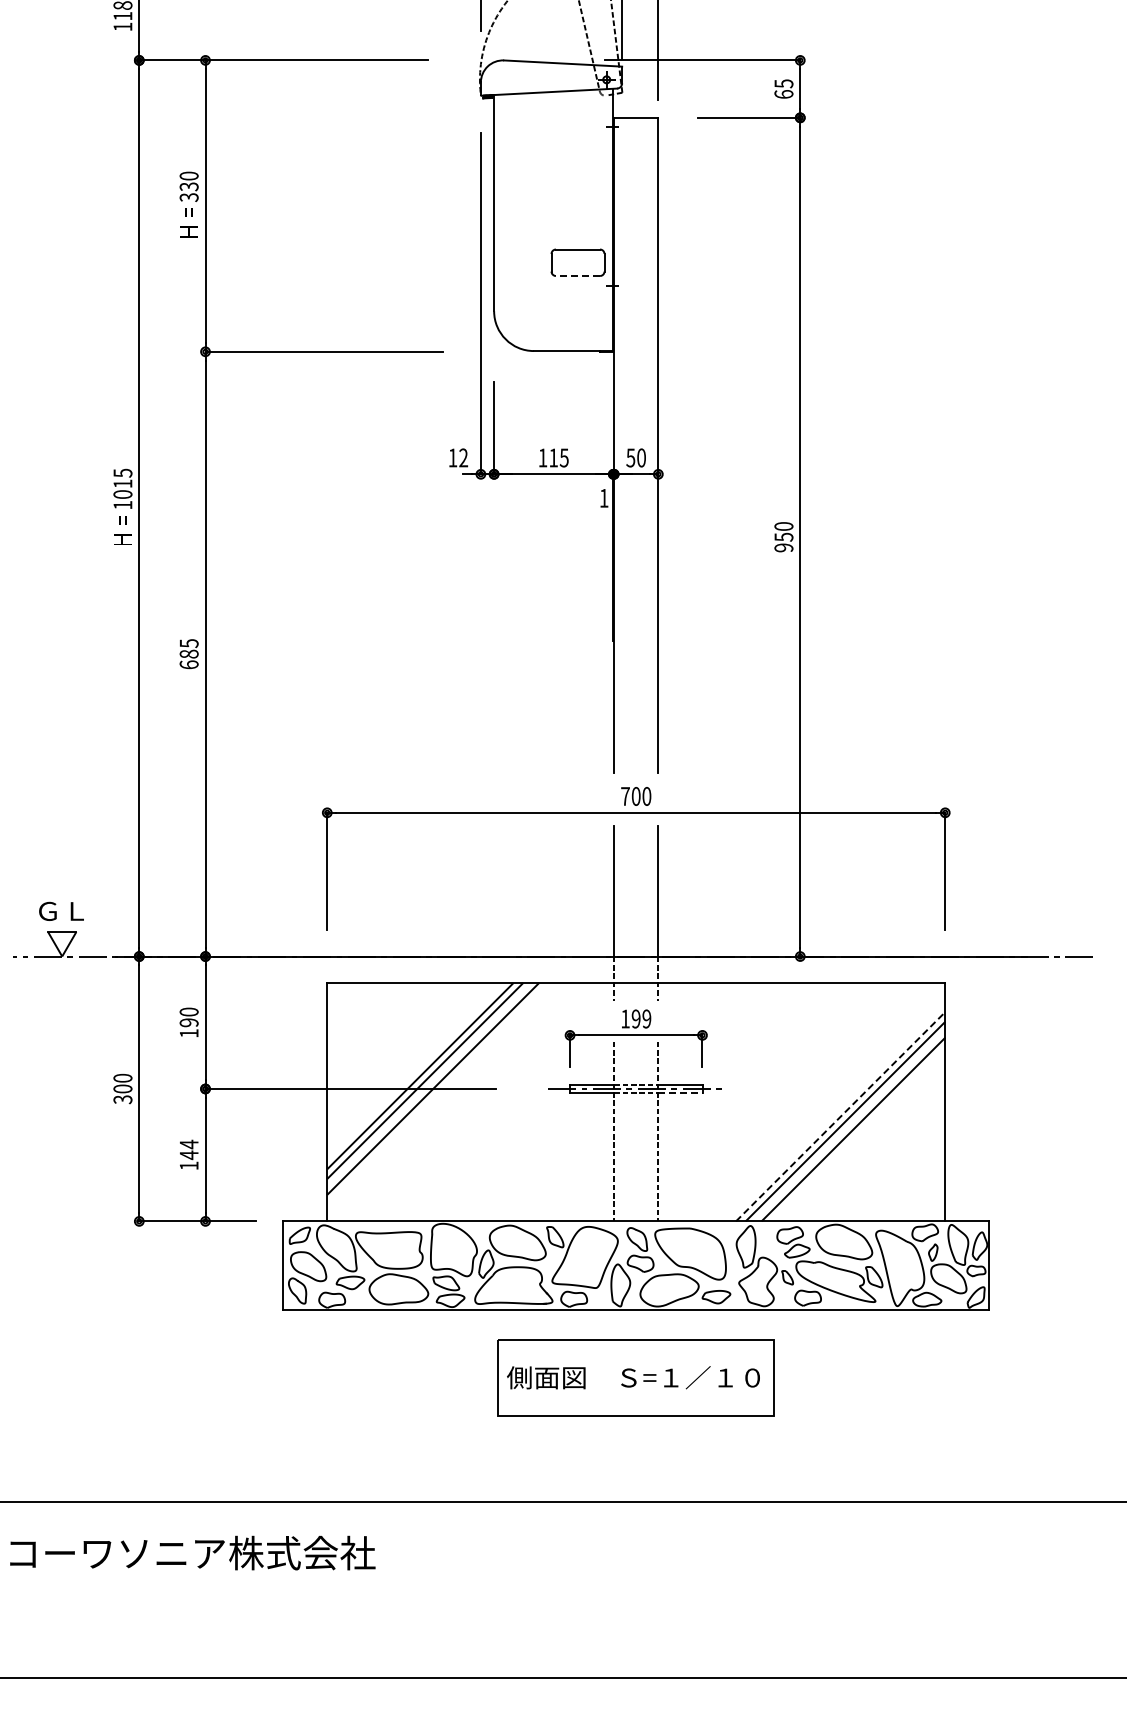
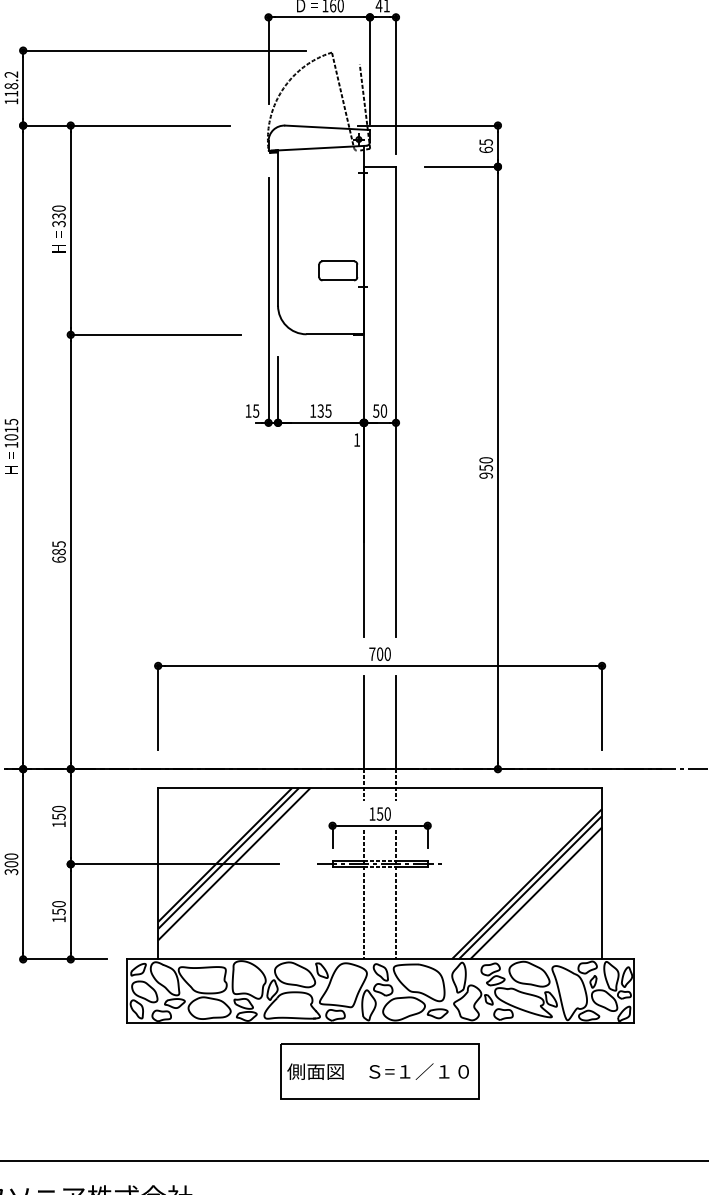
line: (577, 276) -> (337, 280), dashed -> solid
text: (463, 457) -> (256, 410), 12 -> 15
text: (553, 457) -> (320, 410), 115 -> 135
text: (641, 1018) -> (383, 813), 199 -> 150
text: (188, 1022) -> (58, 816), 190 -> 150
line: (680, 1093) -> (411, 867), dashed -> solid
line: (840, 1116) -> (526, 884), dashed -> solid
text: (188, 1149) -> (58, 907), 144 -> 150

